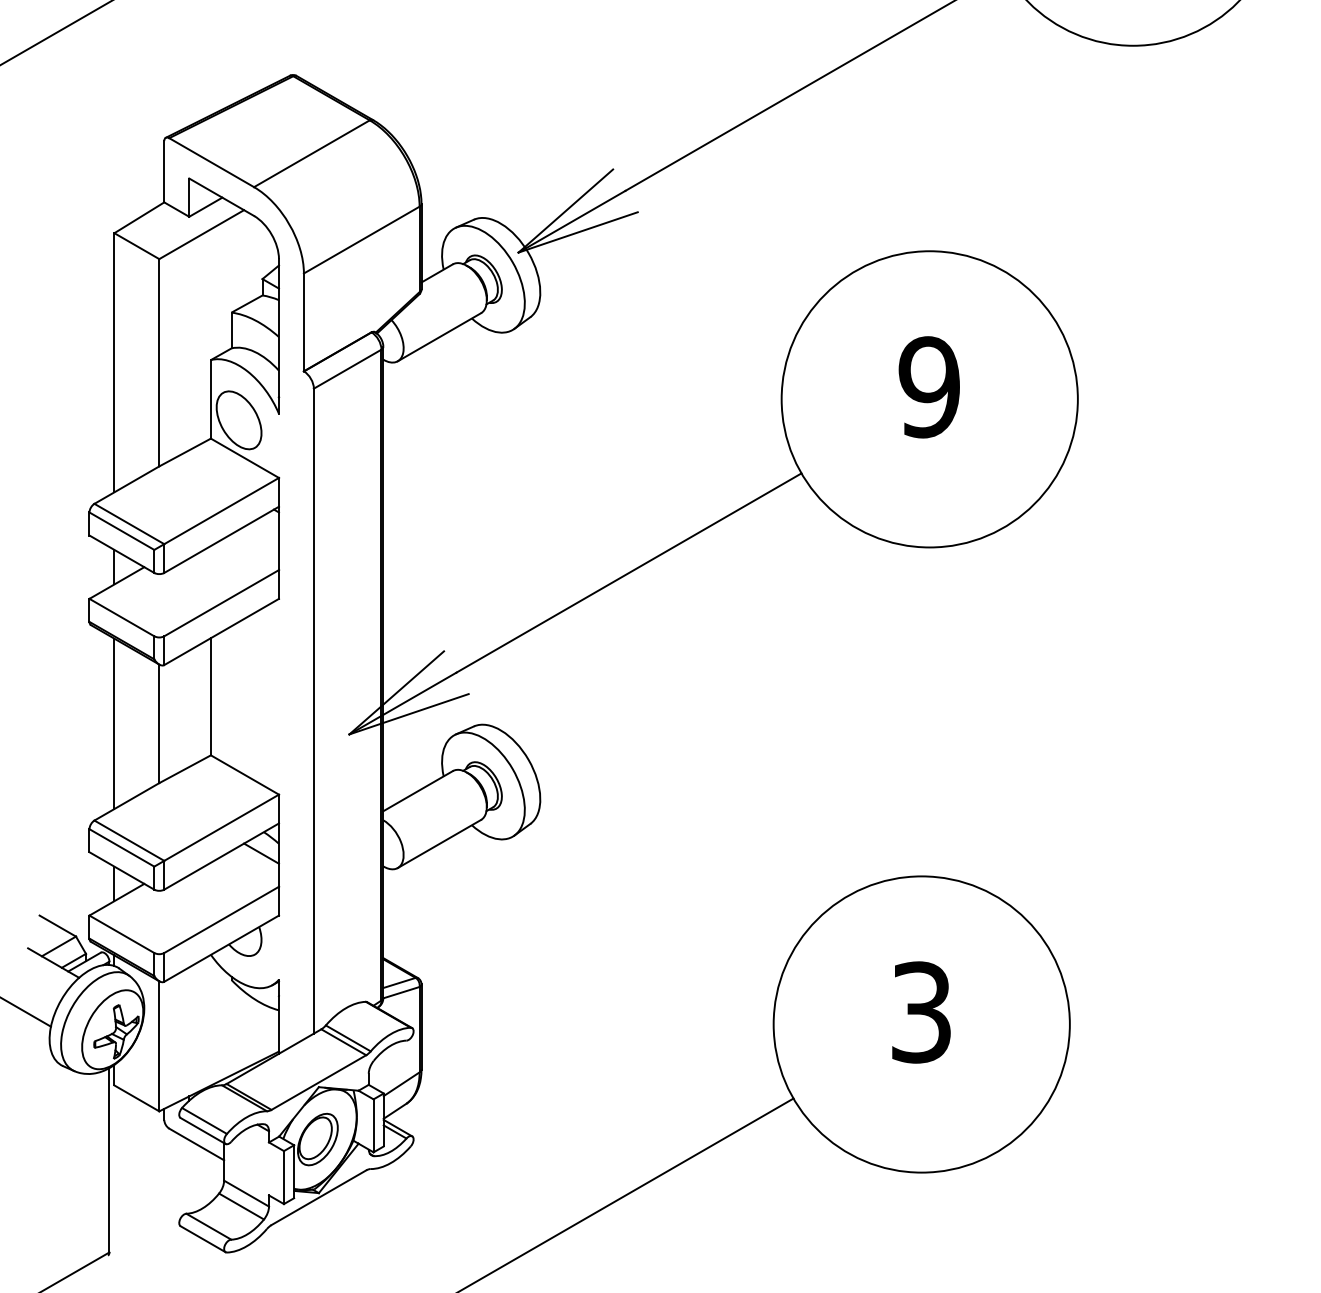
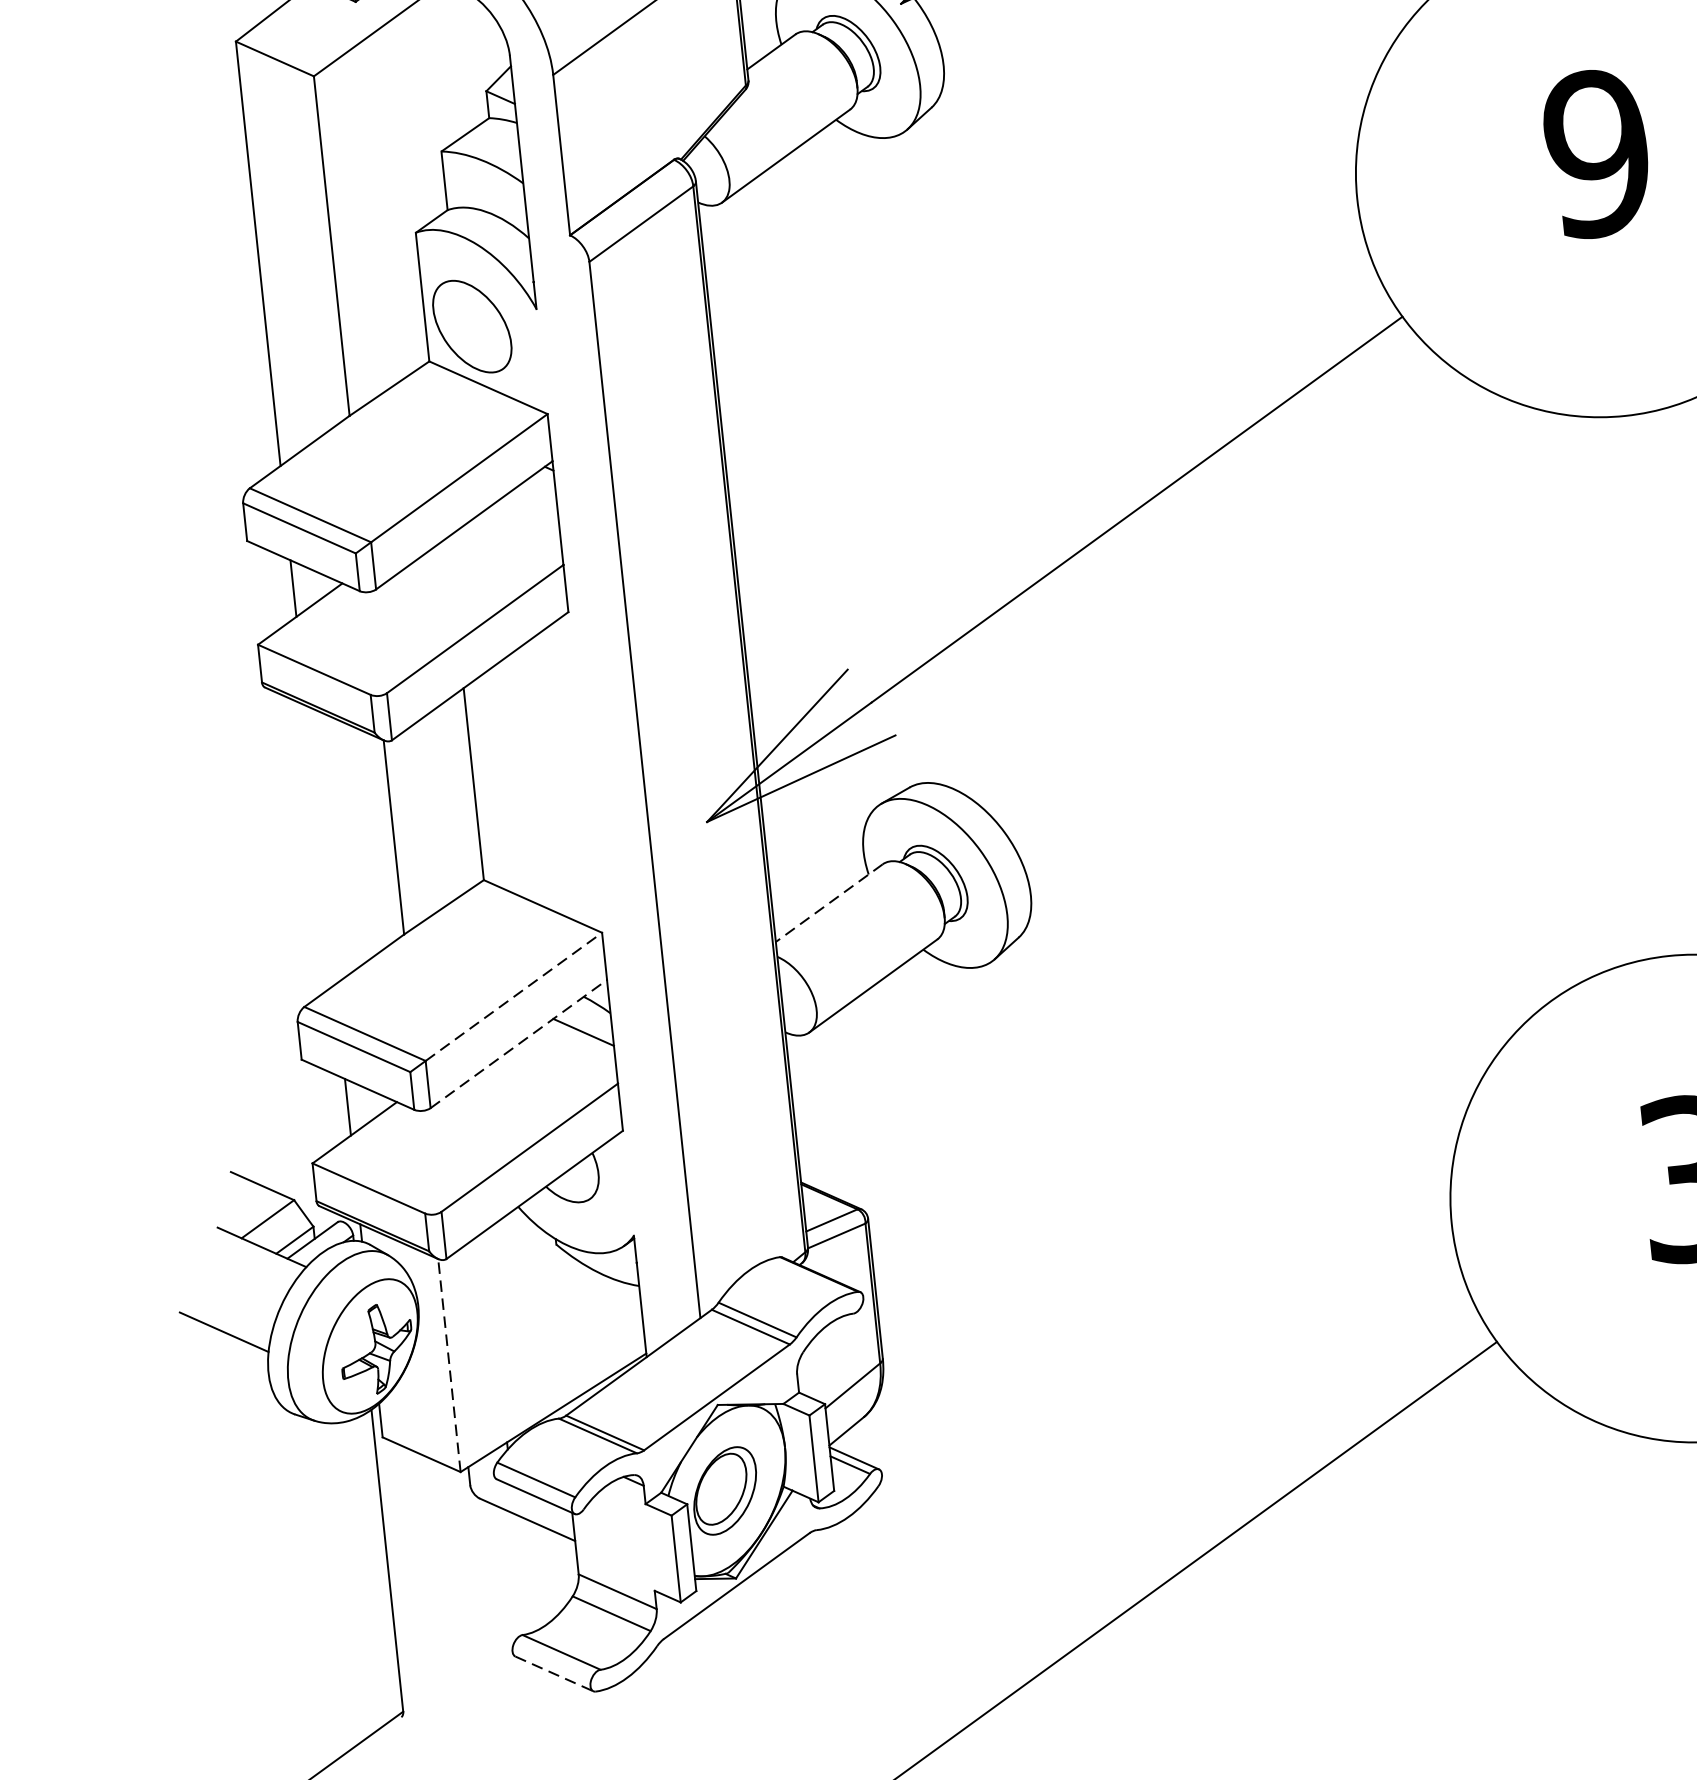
line: (114, 723) -> (320, 844), removed
line: (417, 791) -> (828, 903), solid -> dashed
line: (222, 827) -> (515, 996), solid -> dashed
line: (222, 856) -> (520, 1043), solid -> dashed
line: (159, 1045) -> (449, 1364), solid -> dashed
line: (203, 1239) -> (555, 1674), solid -> dashed

